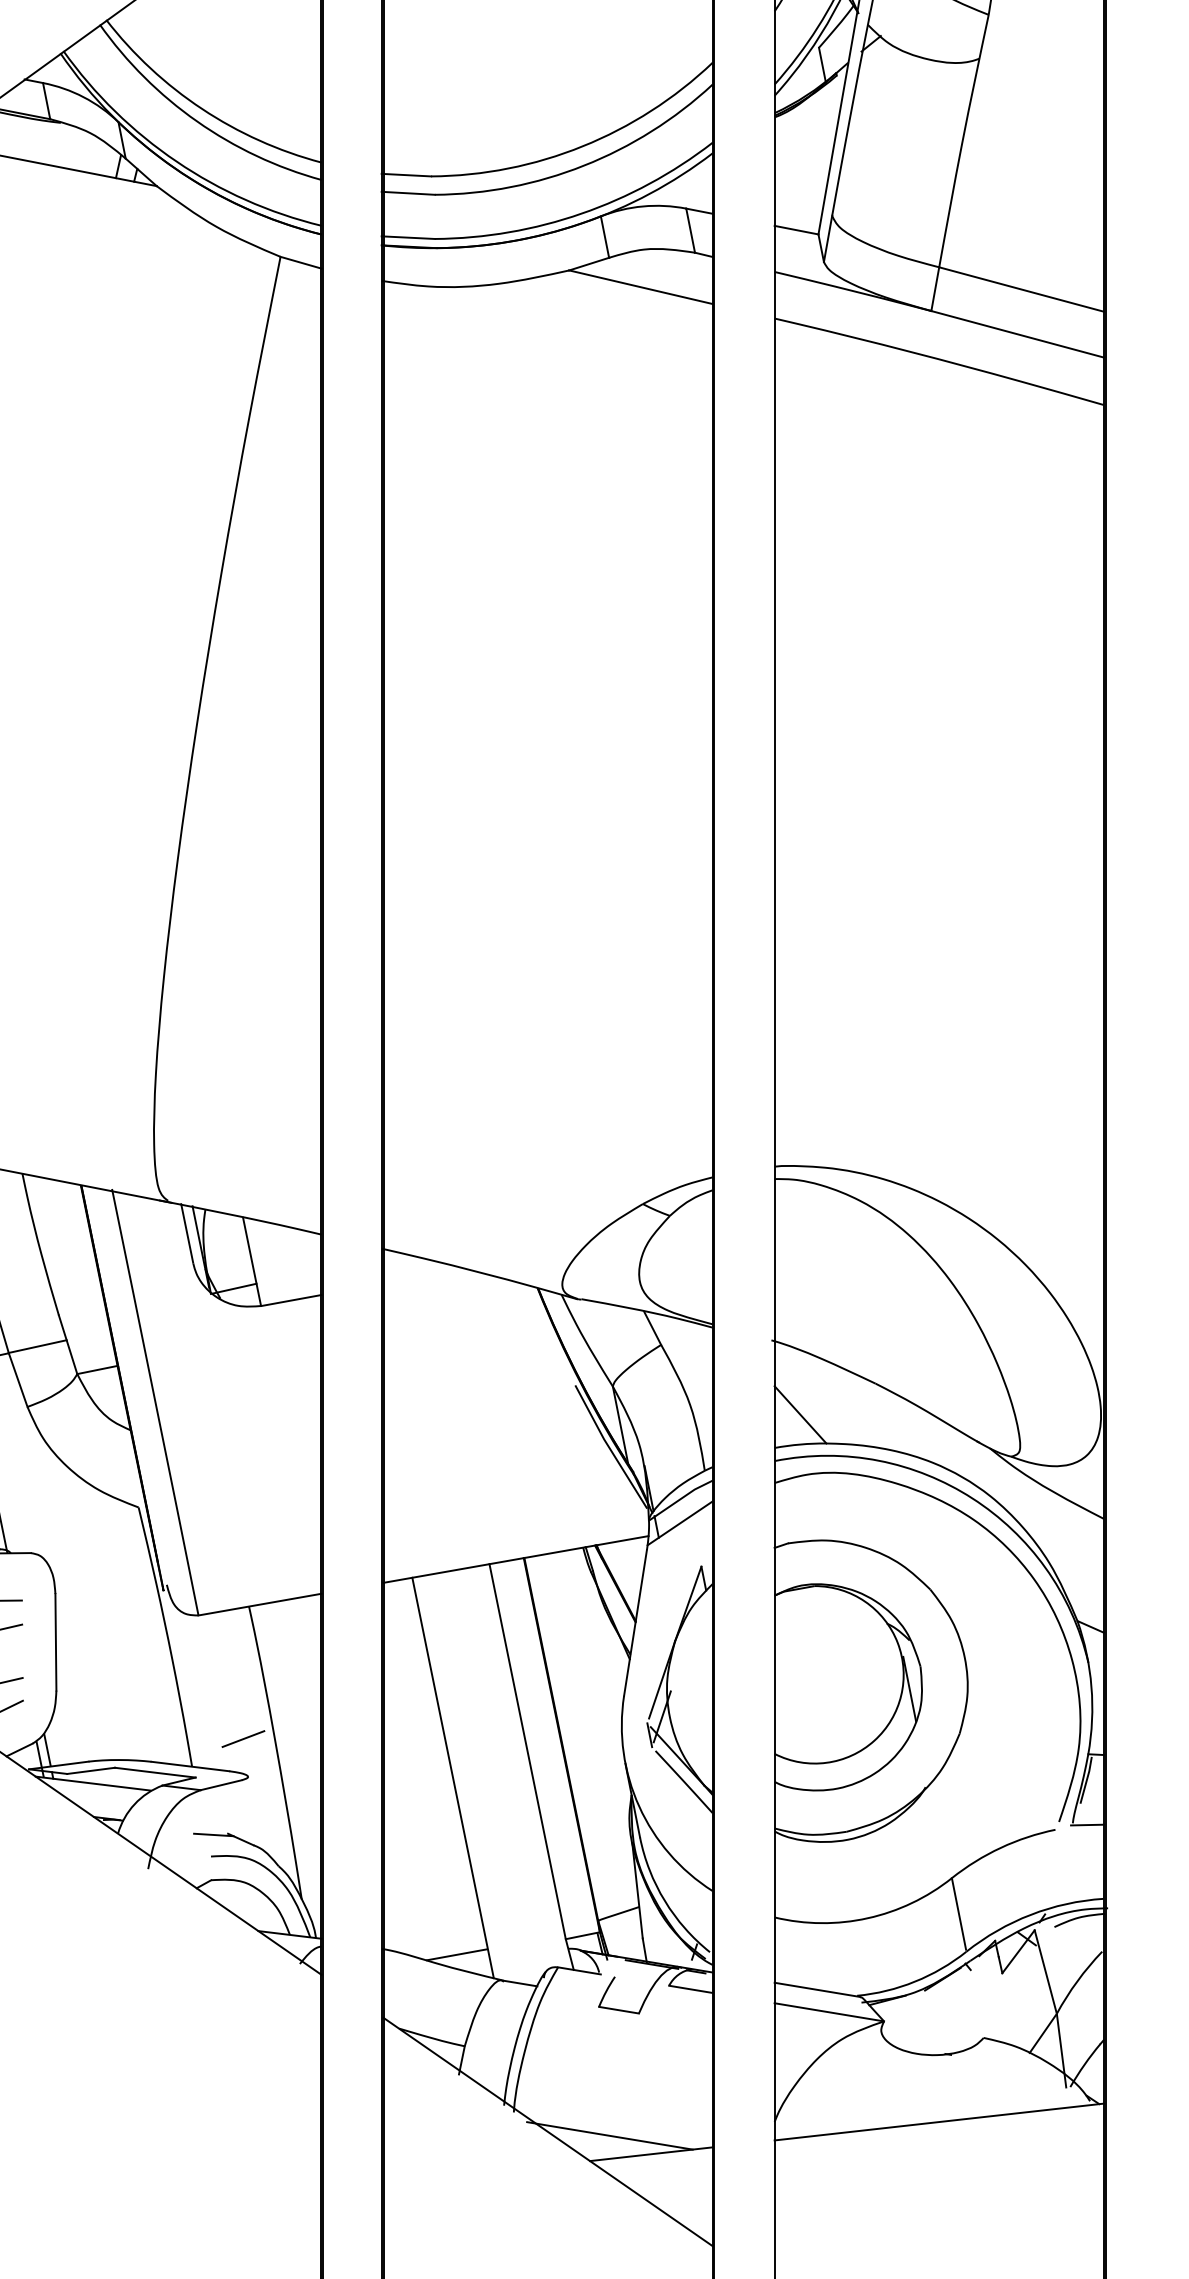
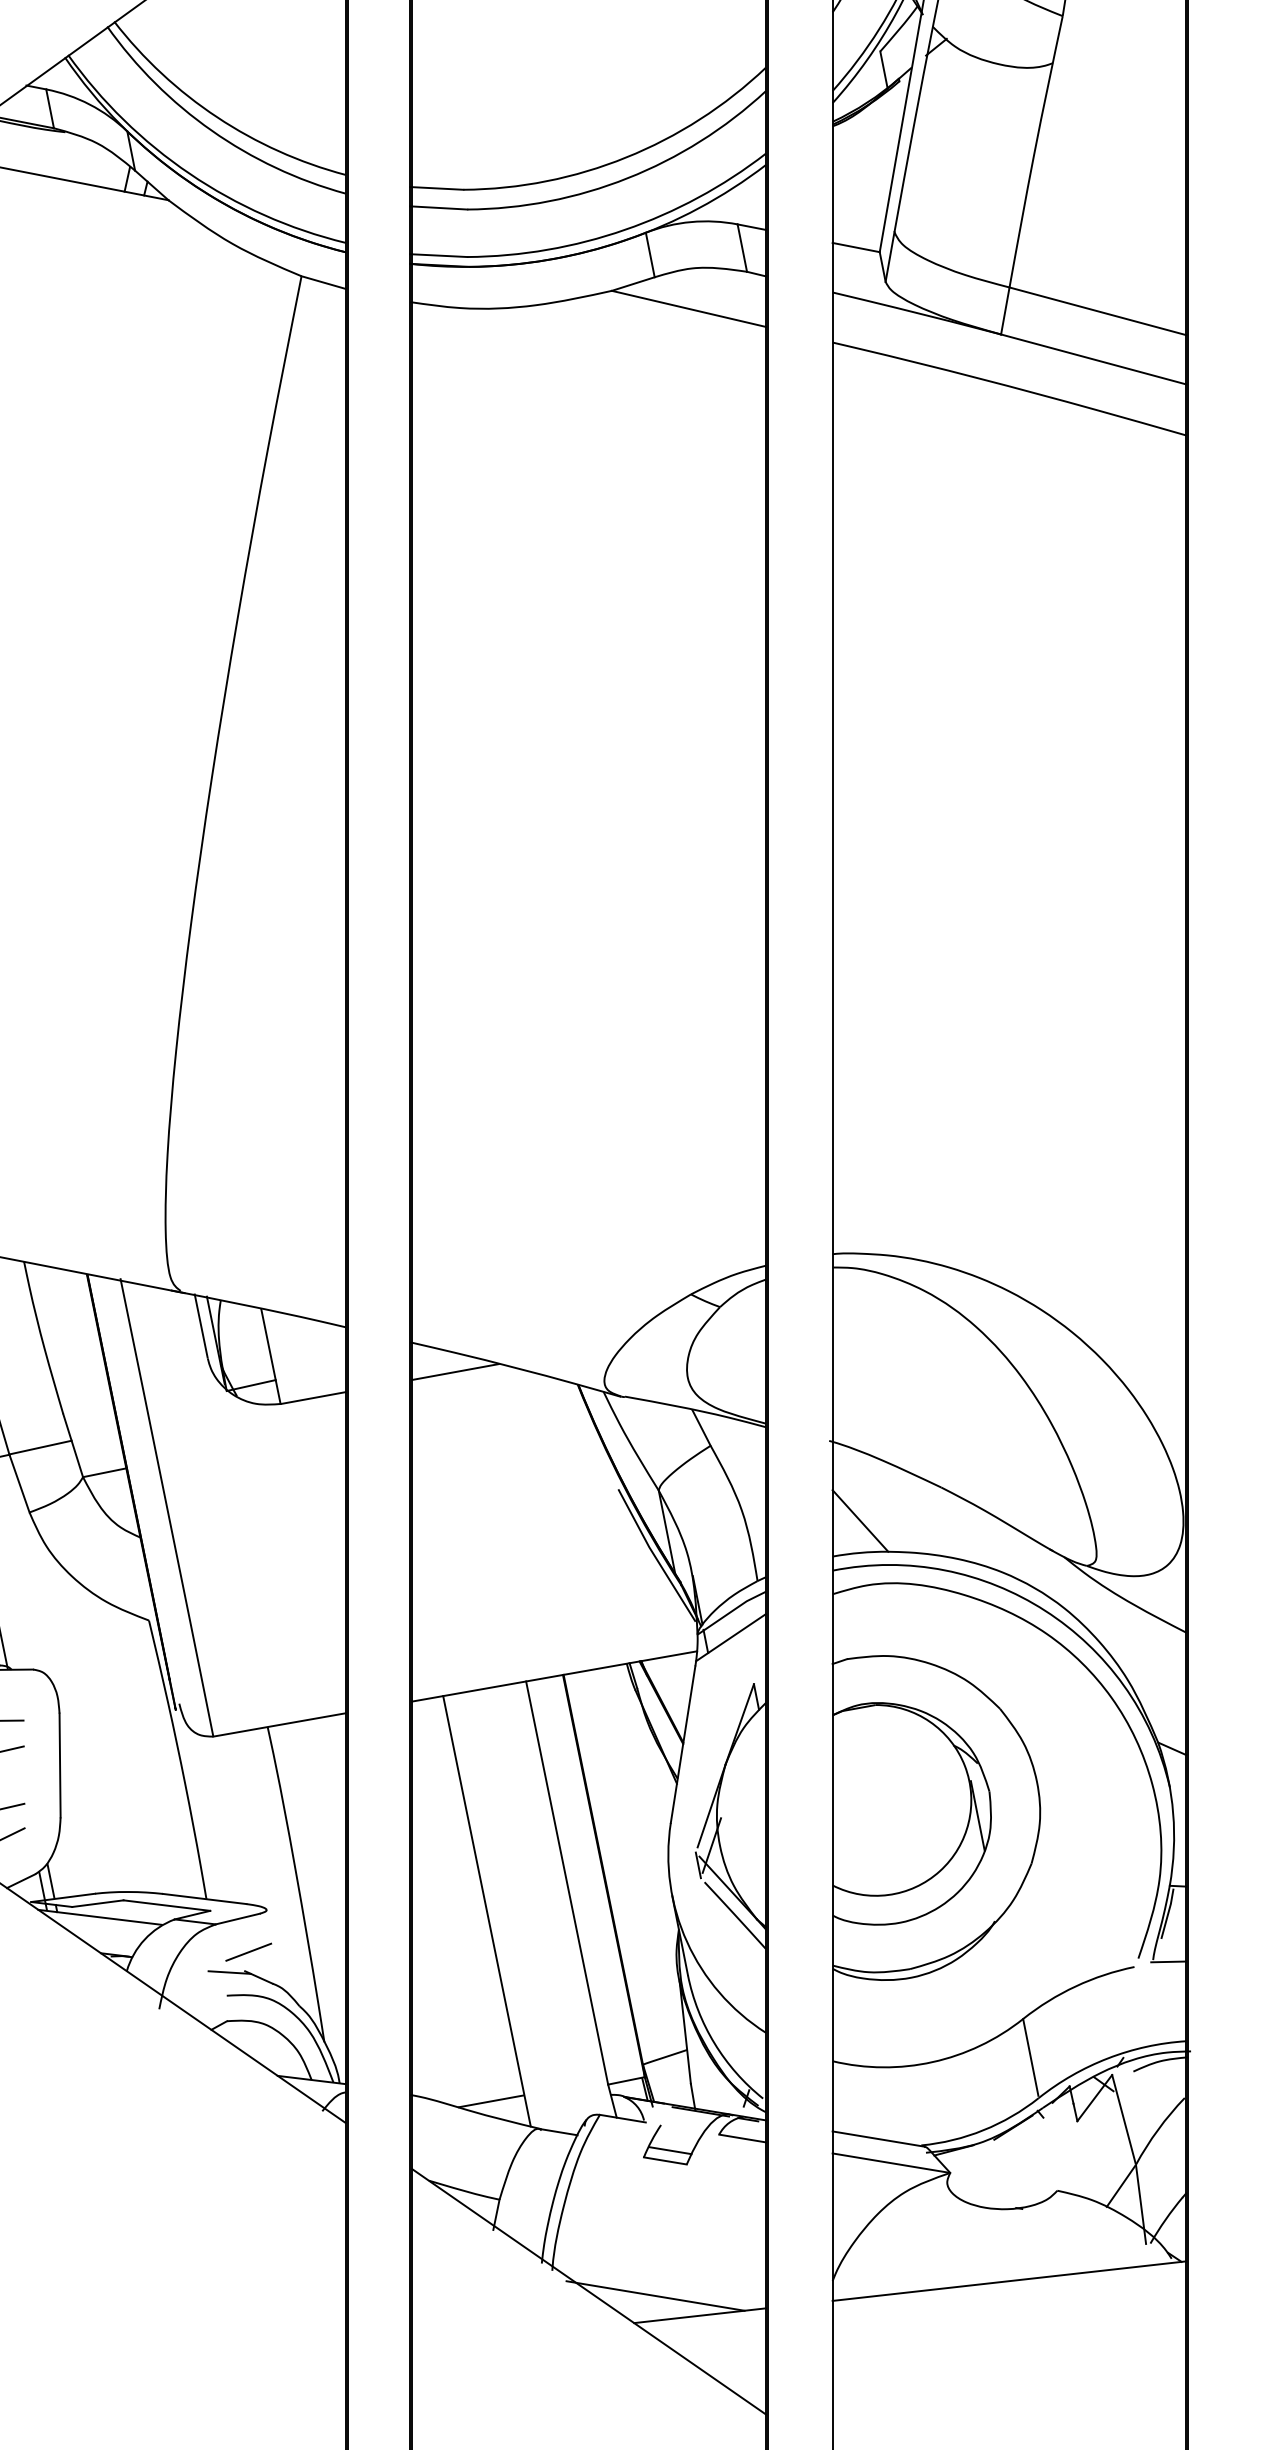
line: (423, 1275) -> (455, 1371), added
line: (243, 1738) -> (248, 1951), moved
line: (623, 2000) -> (670, 2150), added

